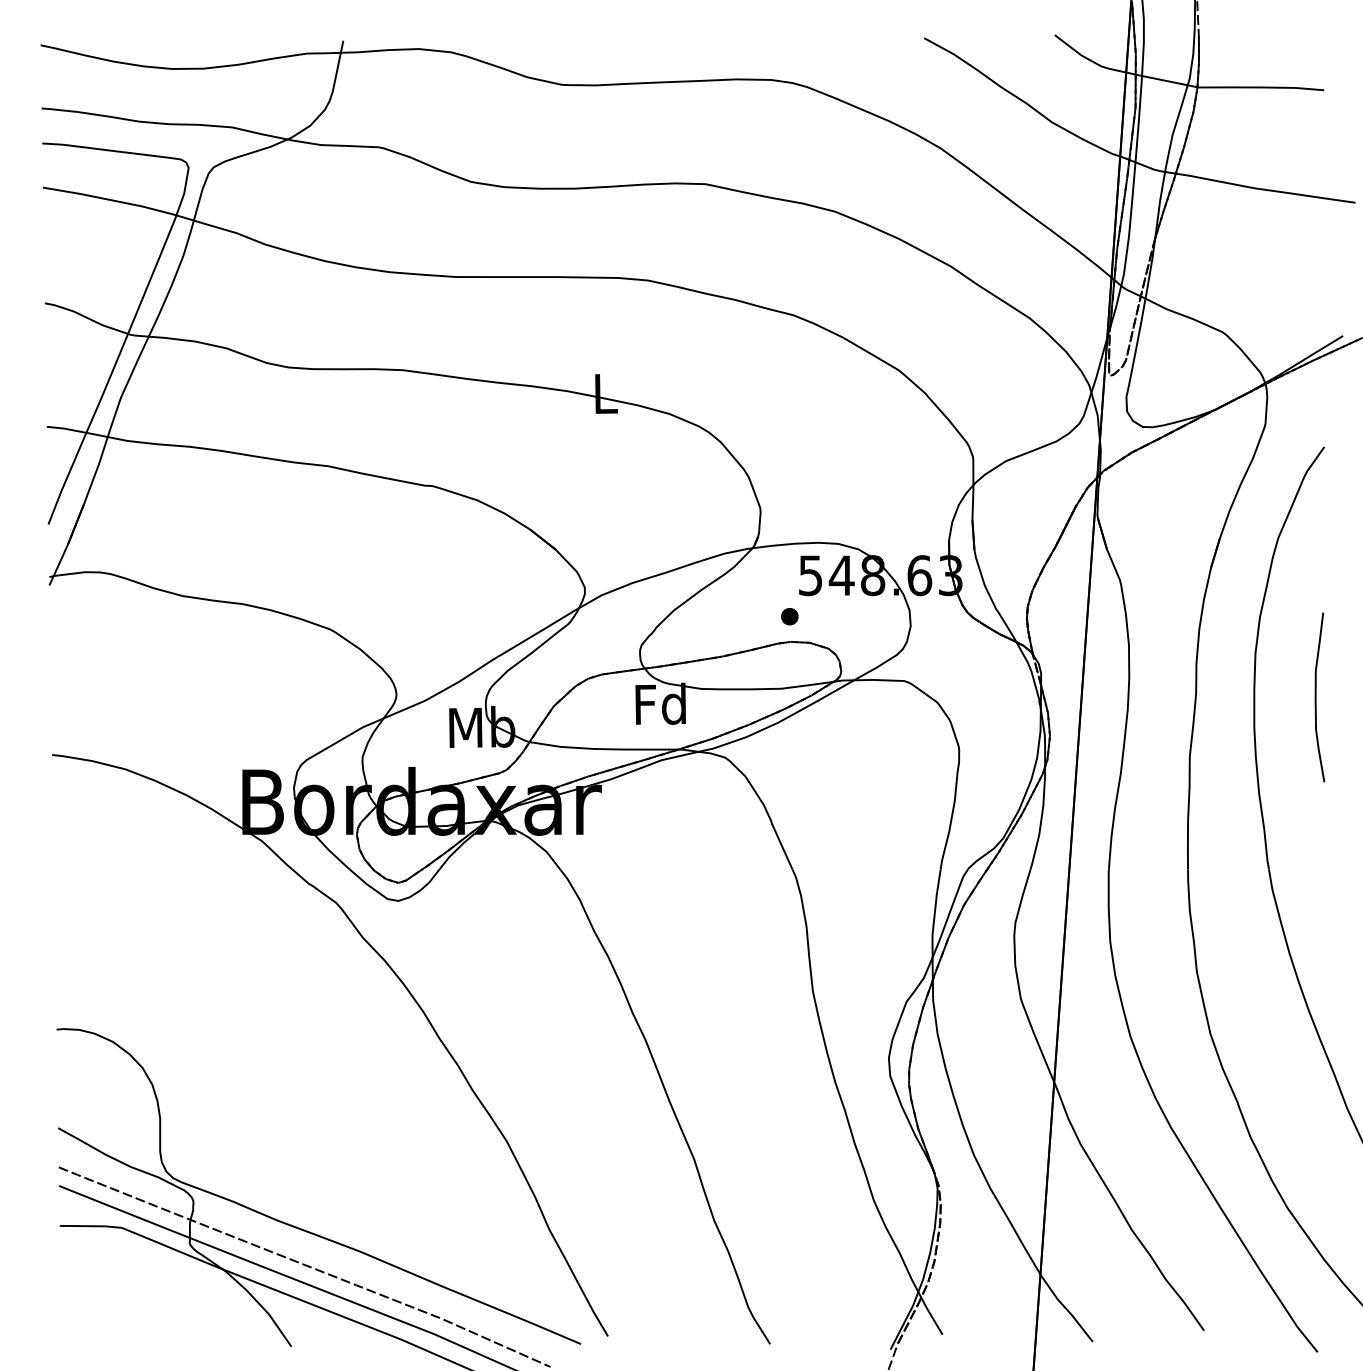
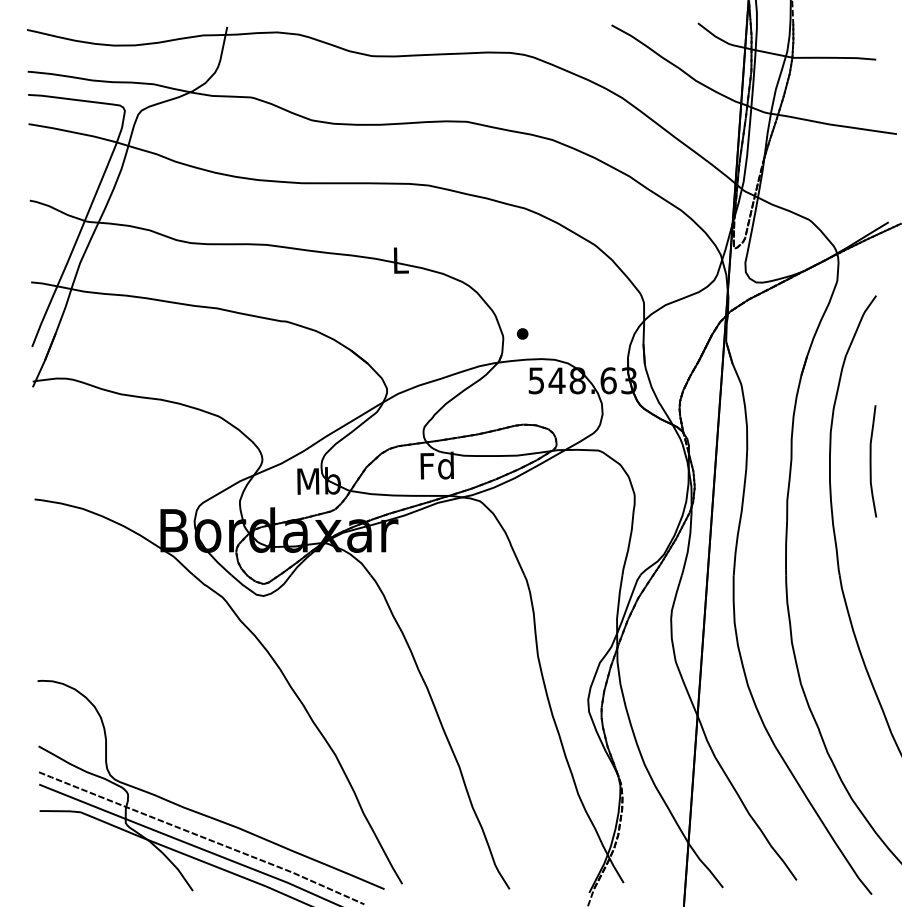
part: (789, 615) -> (522, 333), moved

